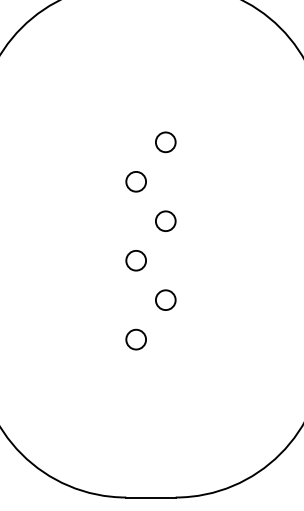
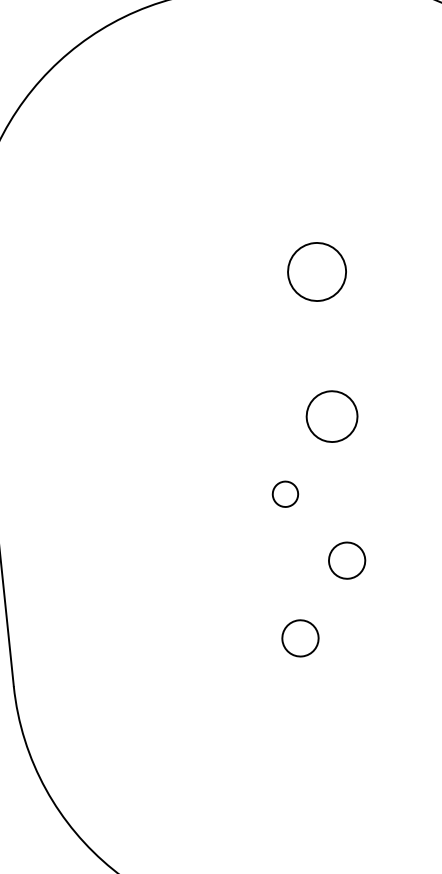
circle: (165, 142) -> (316, 272), size x1.6
circle: (135, 181) -> (269, 349), removed
circle: (165, 220) -> (331, 415), size x1.4
circle: (135, 260) -> (284, 493), size x0.7

